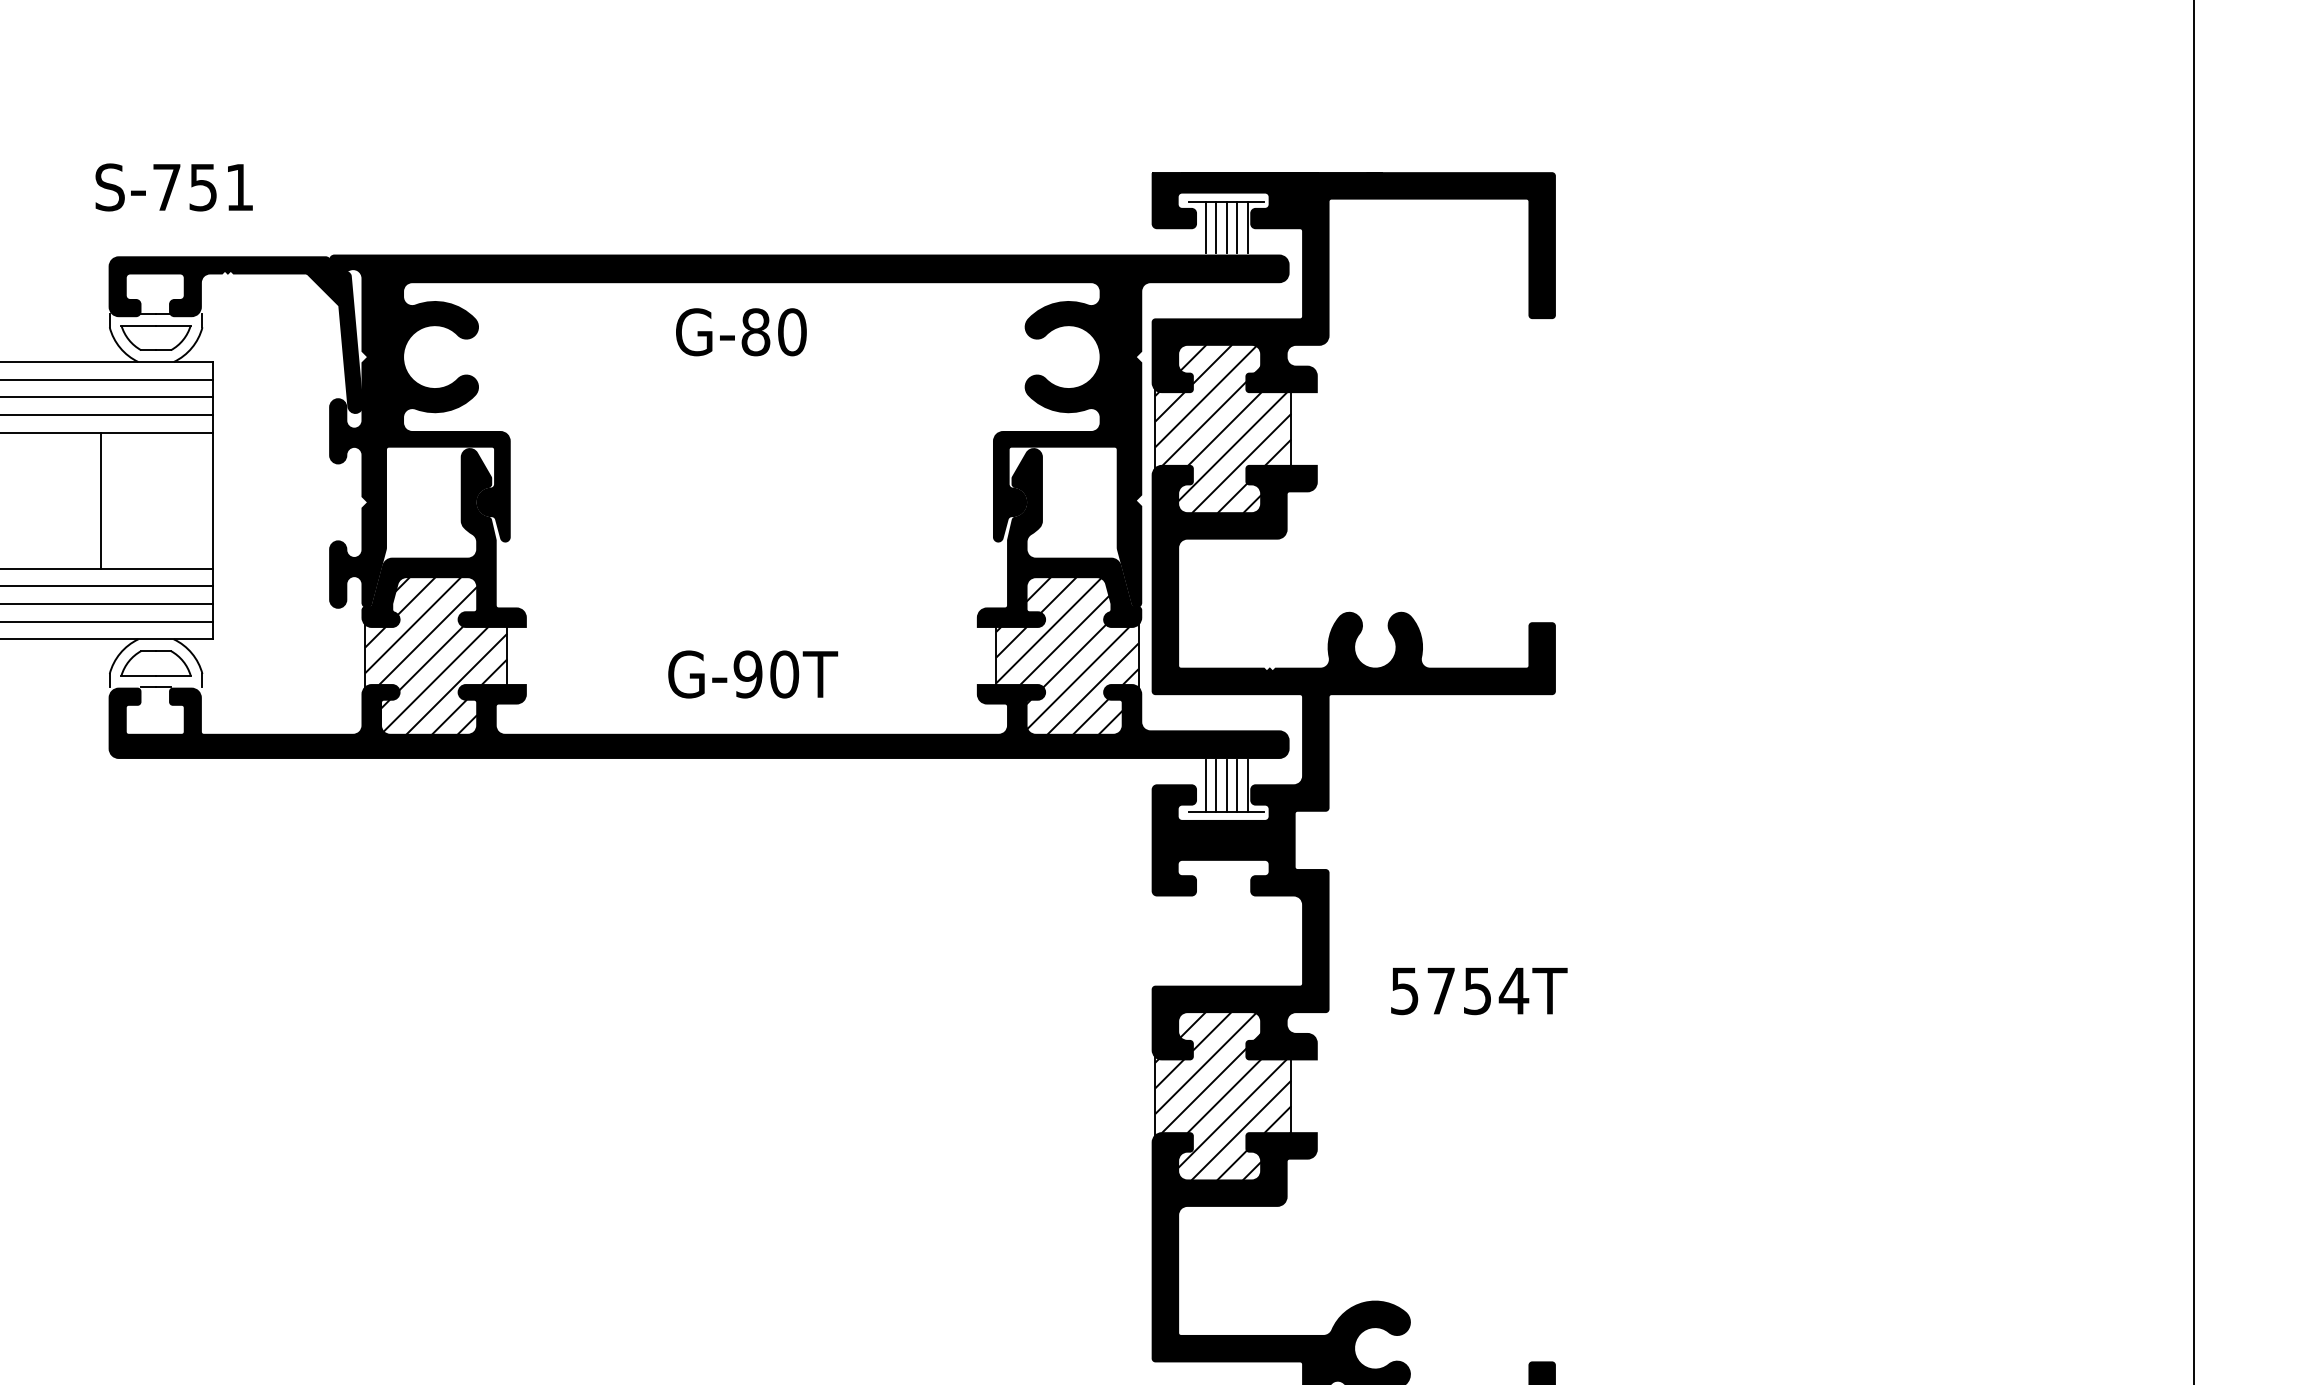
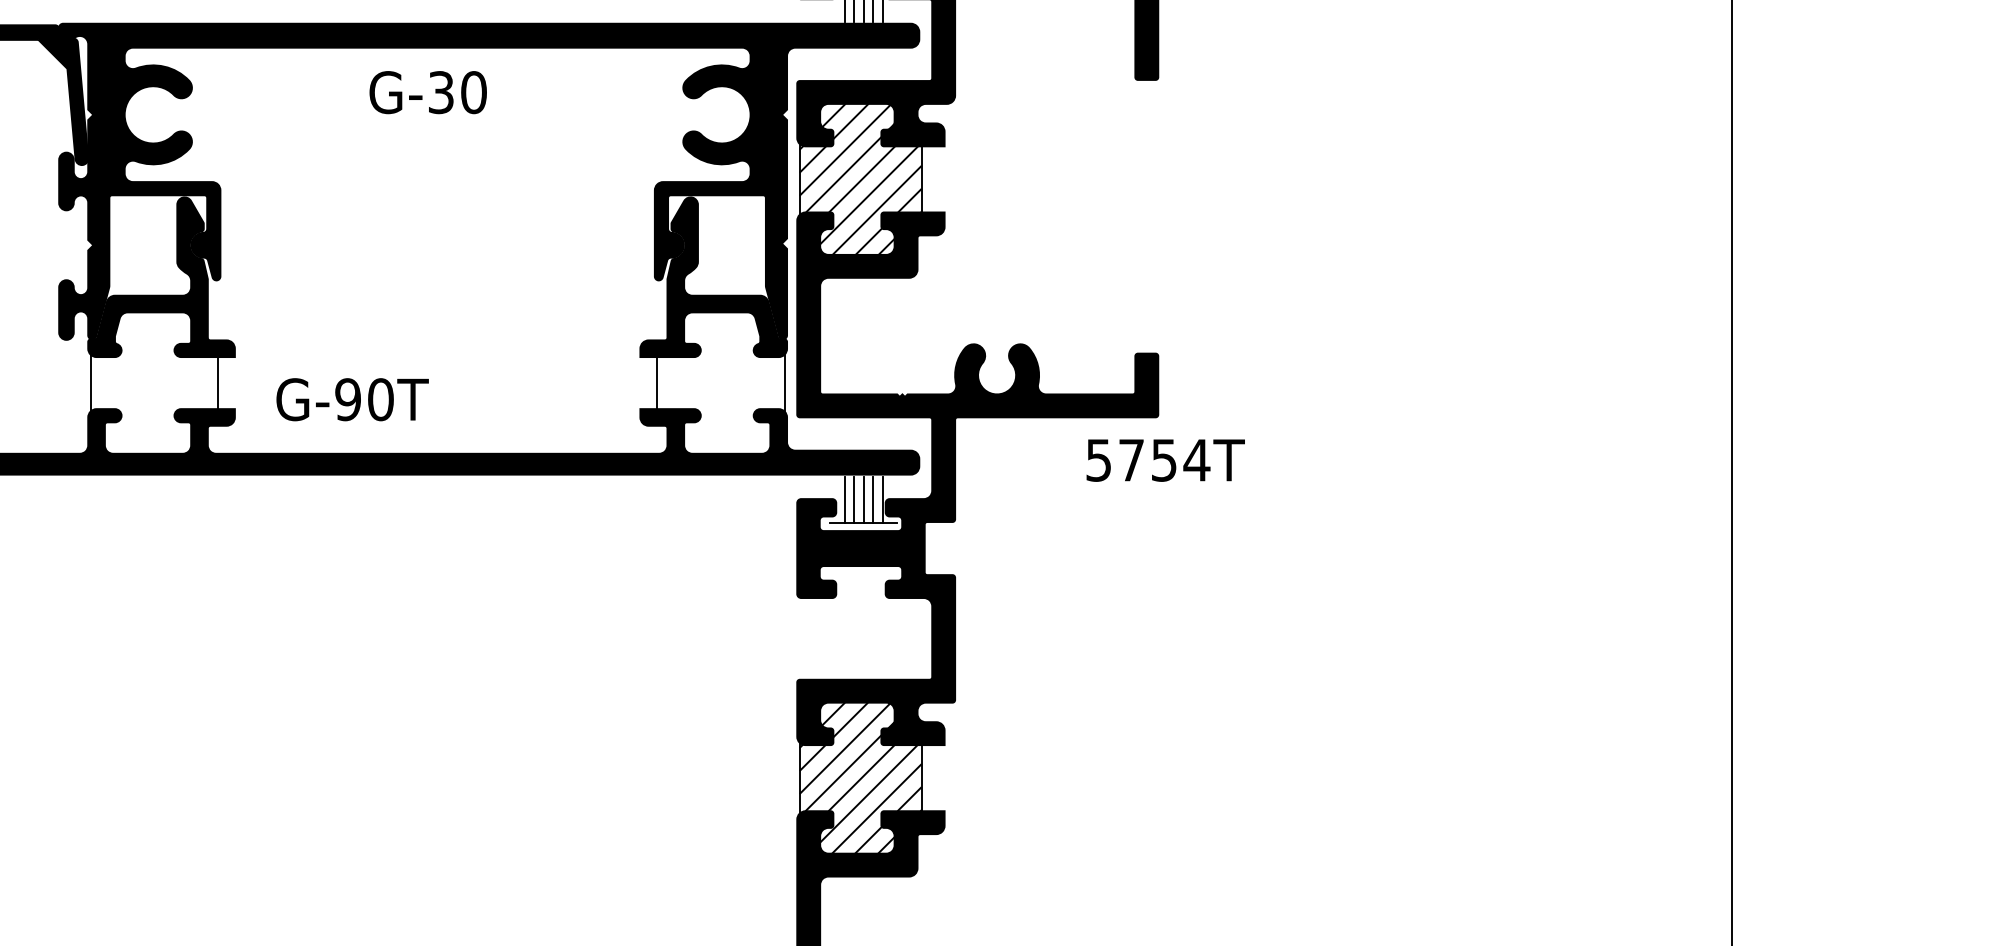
text: (755, 332) -> (440, 92), G-80 -> G-30
hatch: (436, 655) -> (154, 382), removed
hatch: (1067, 655) -> (720, 382), removed
text: (753, 674) -> (352, 399), moved
text: (1479, 991) -> (1165, 460), moved

